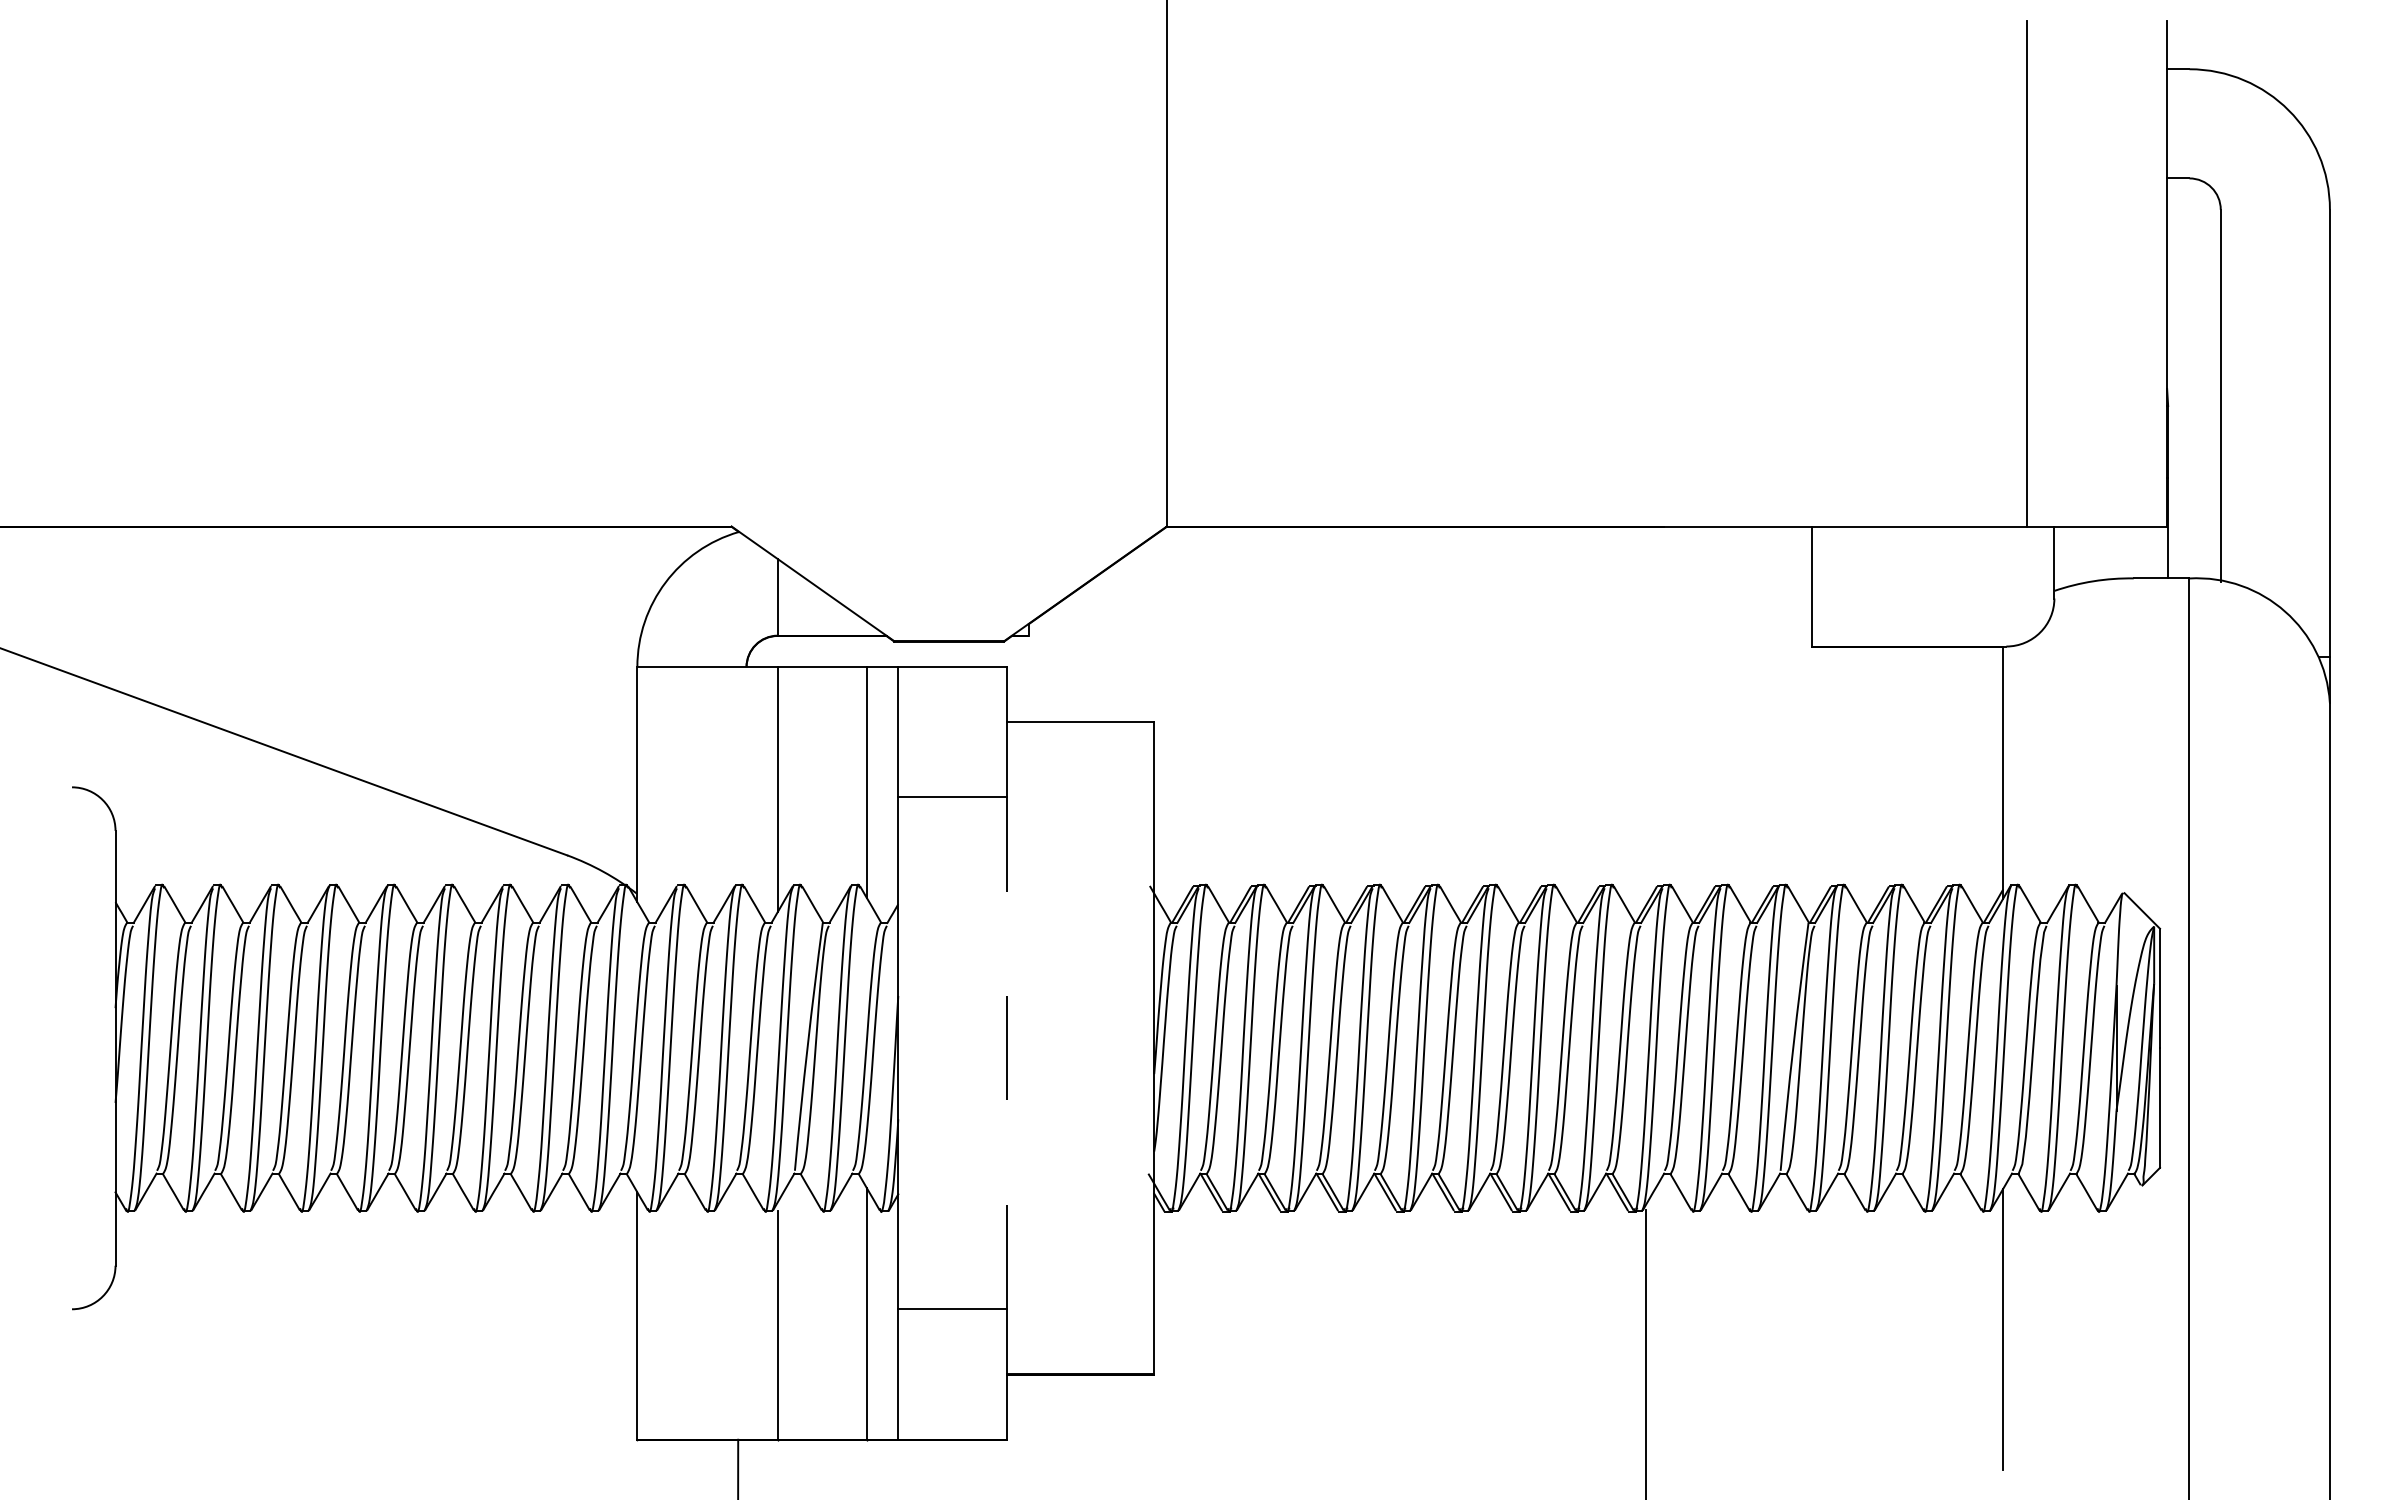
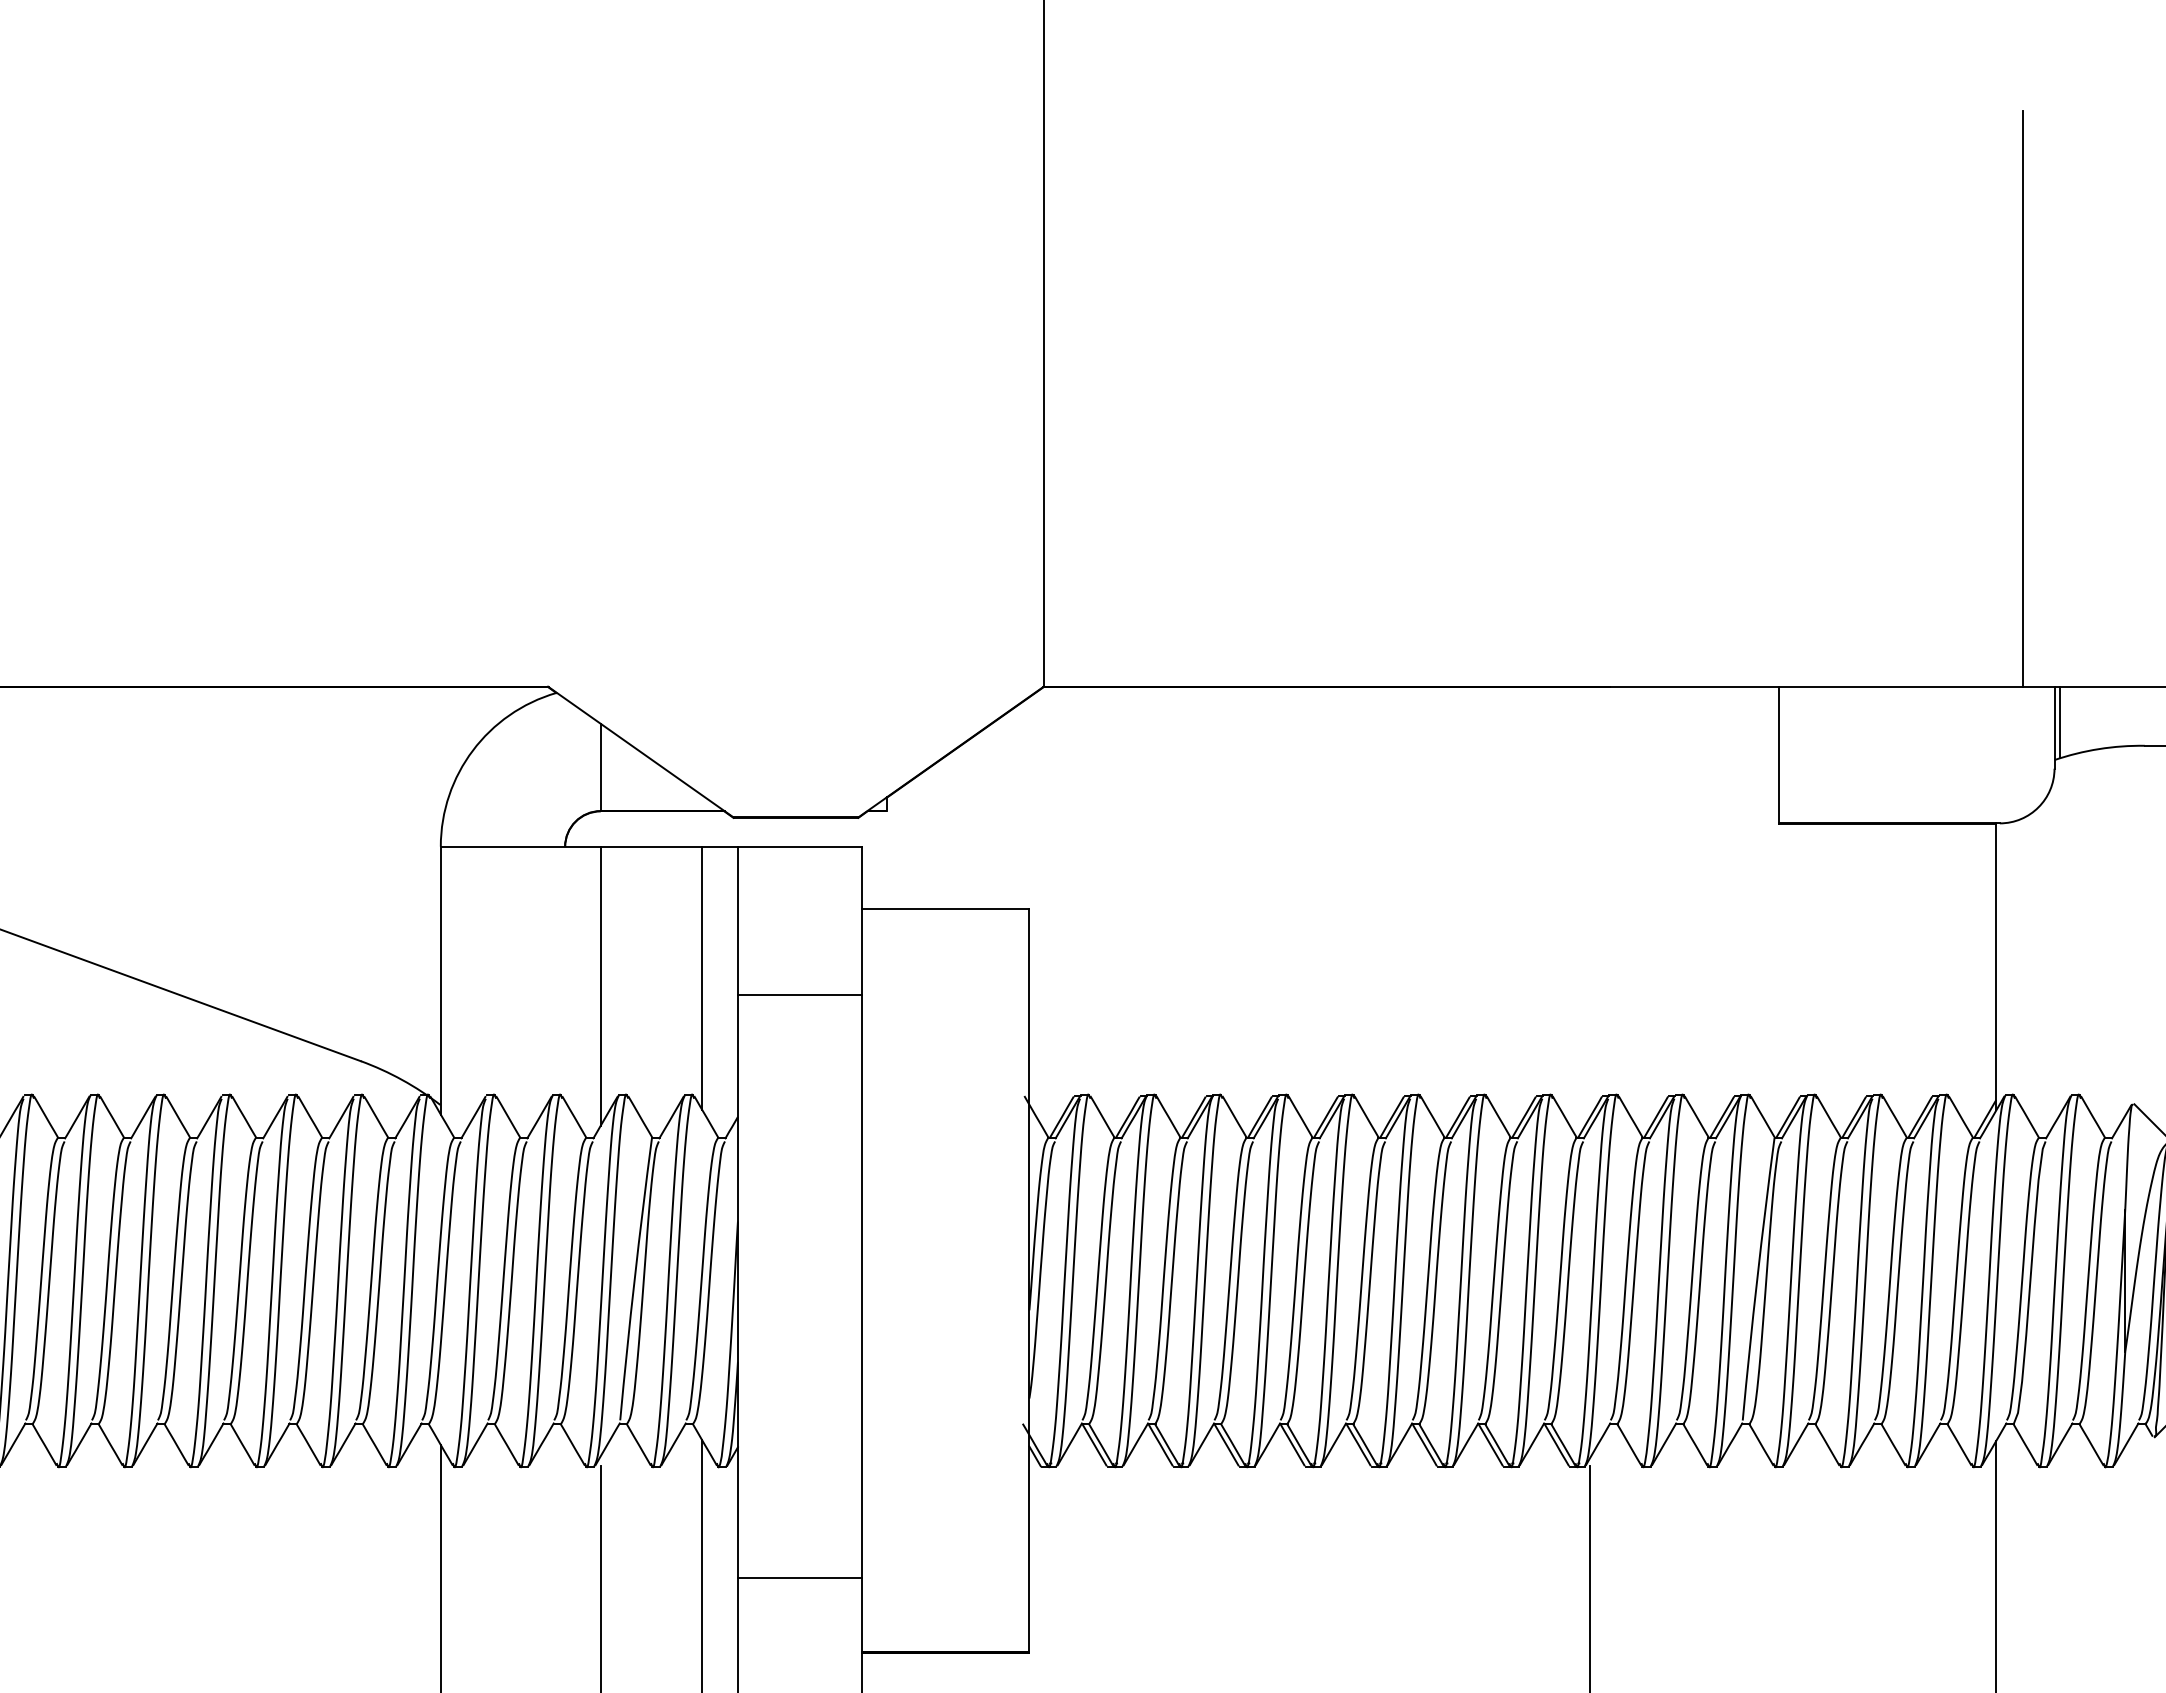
line: (2058, 557) -> (2059, 722), added
line: (1007, 1053) -> (862, 1286), dashed -> solid

